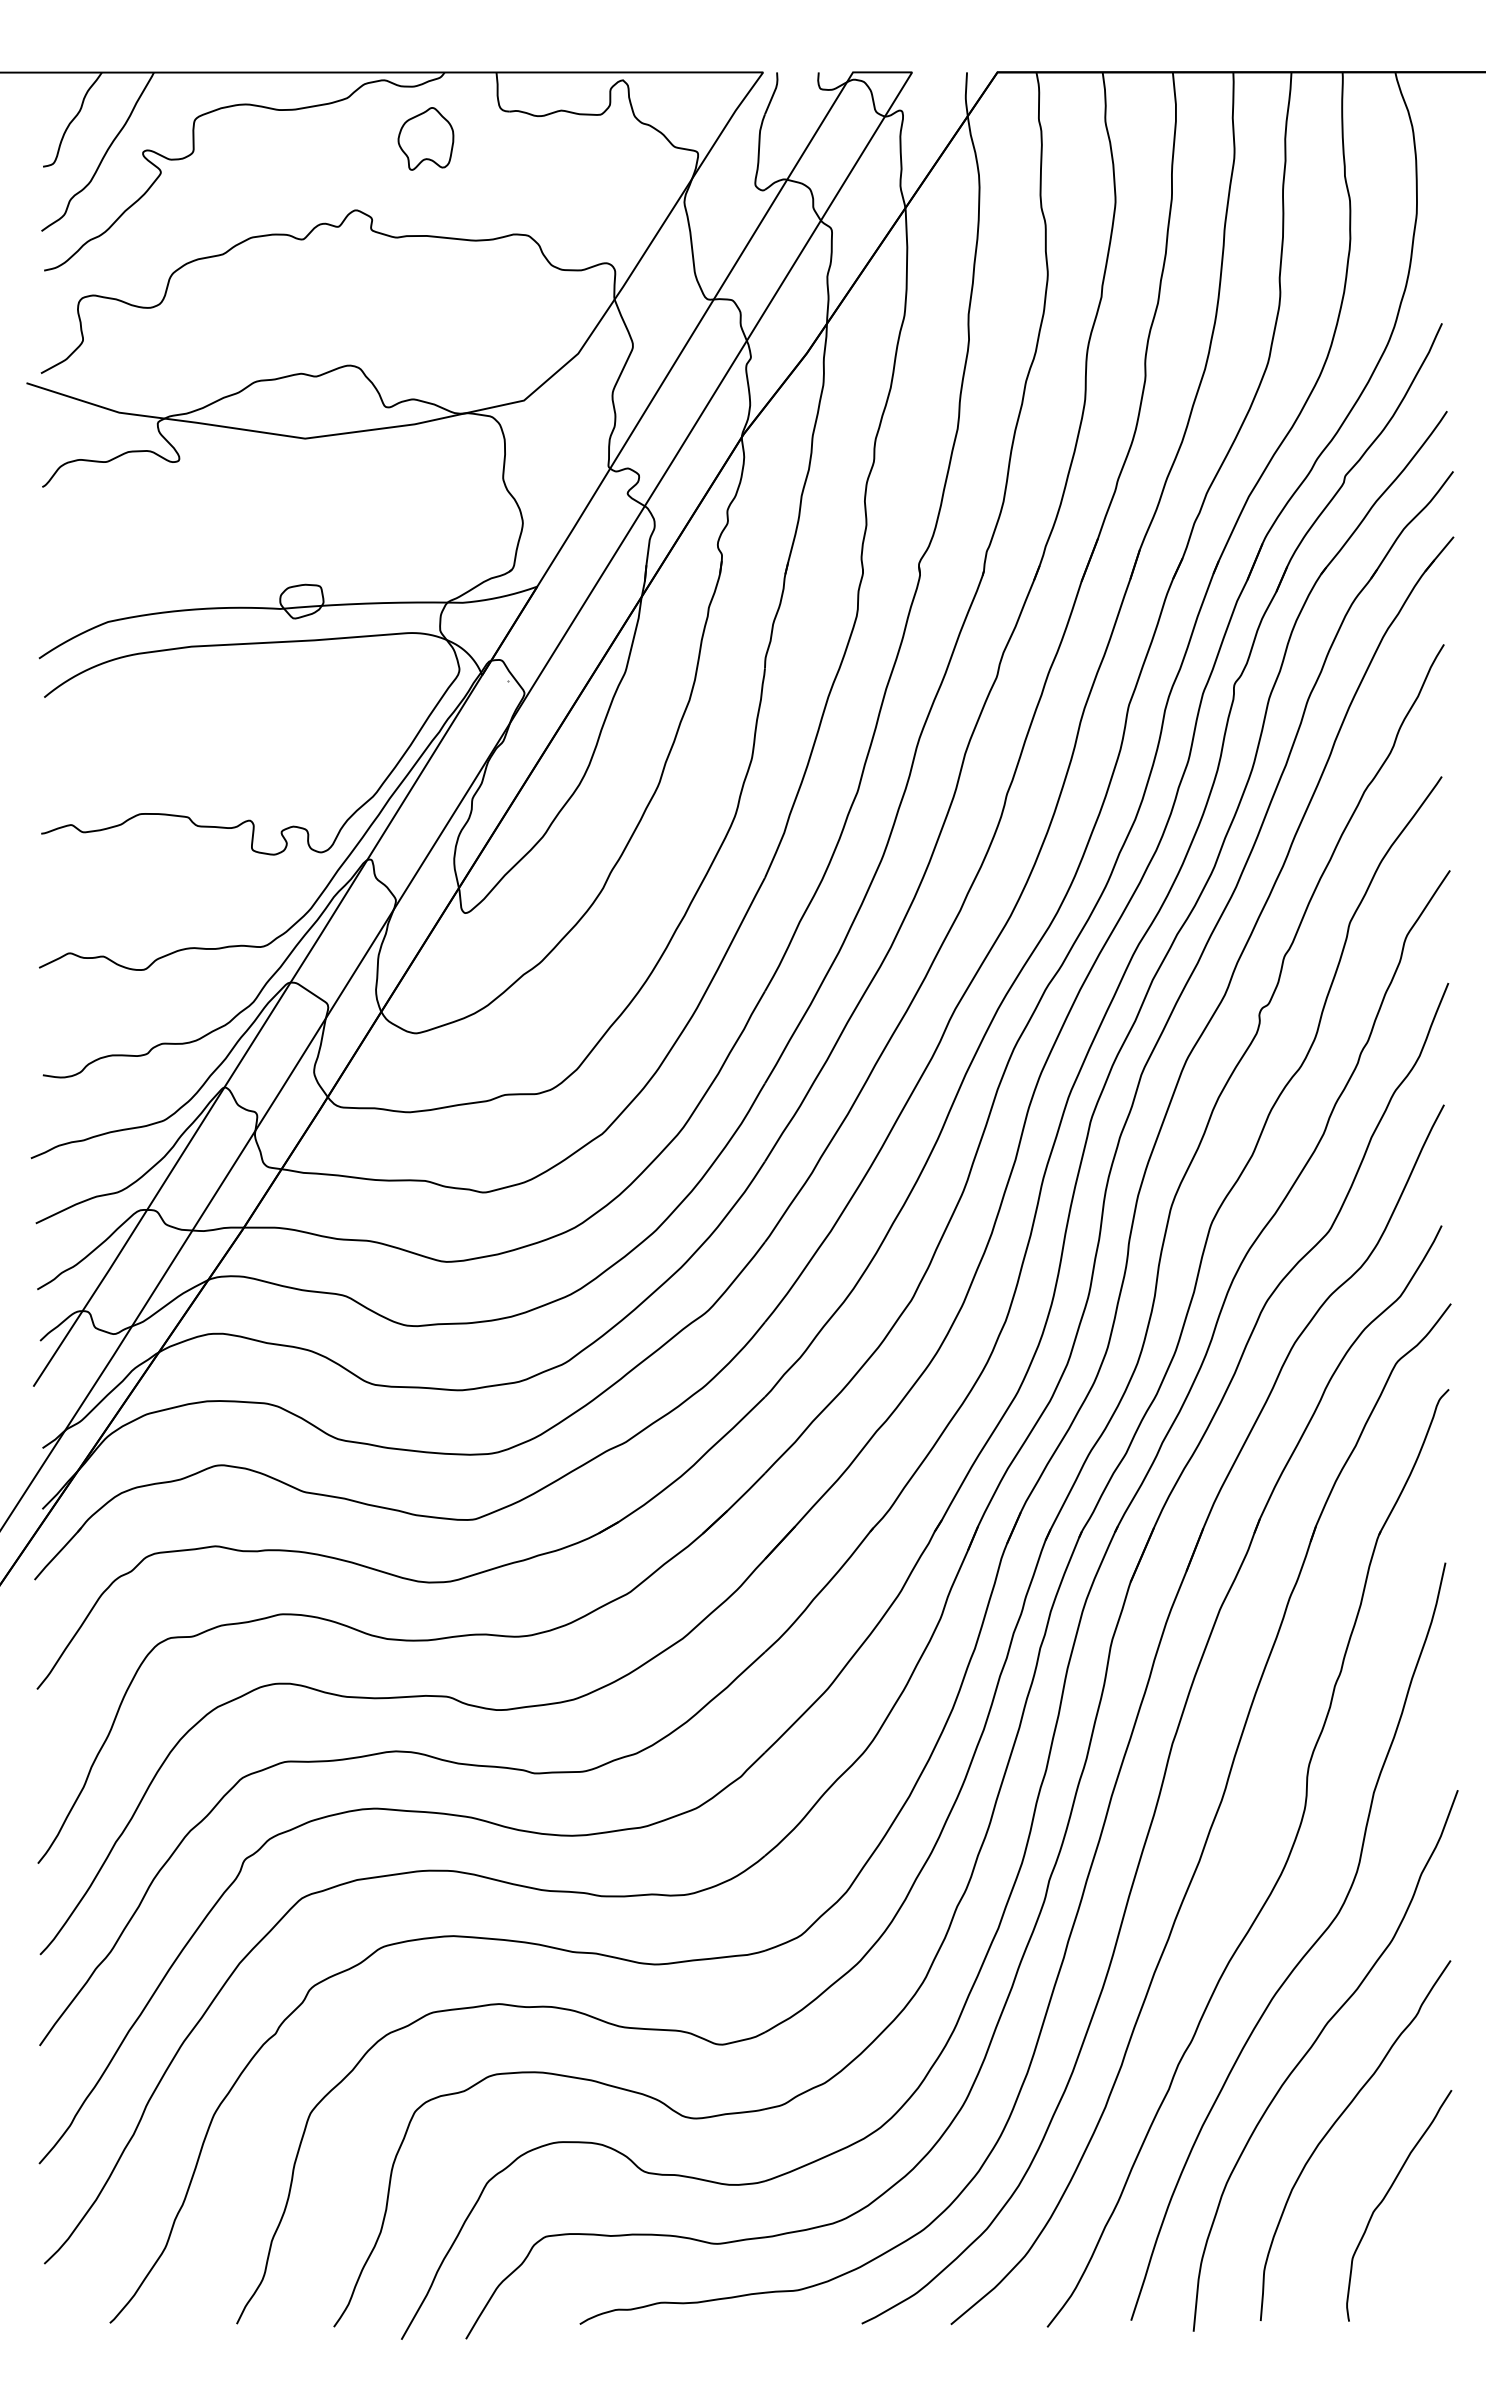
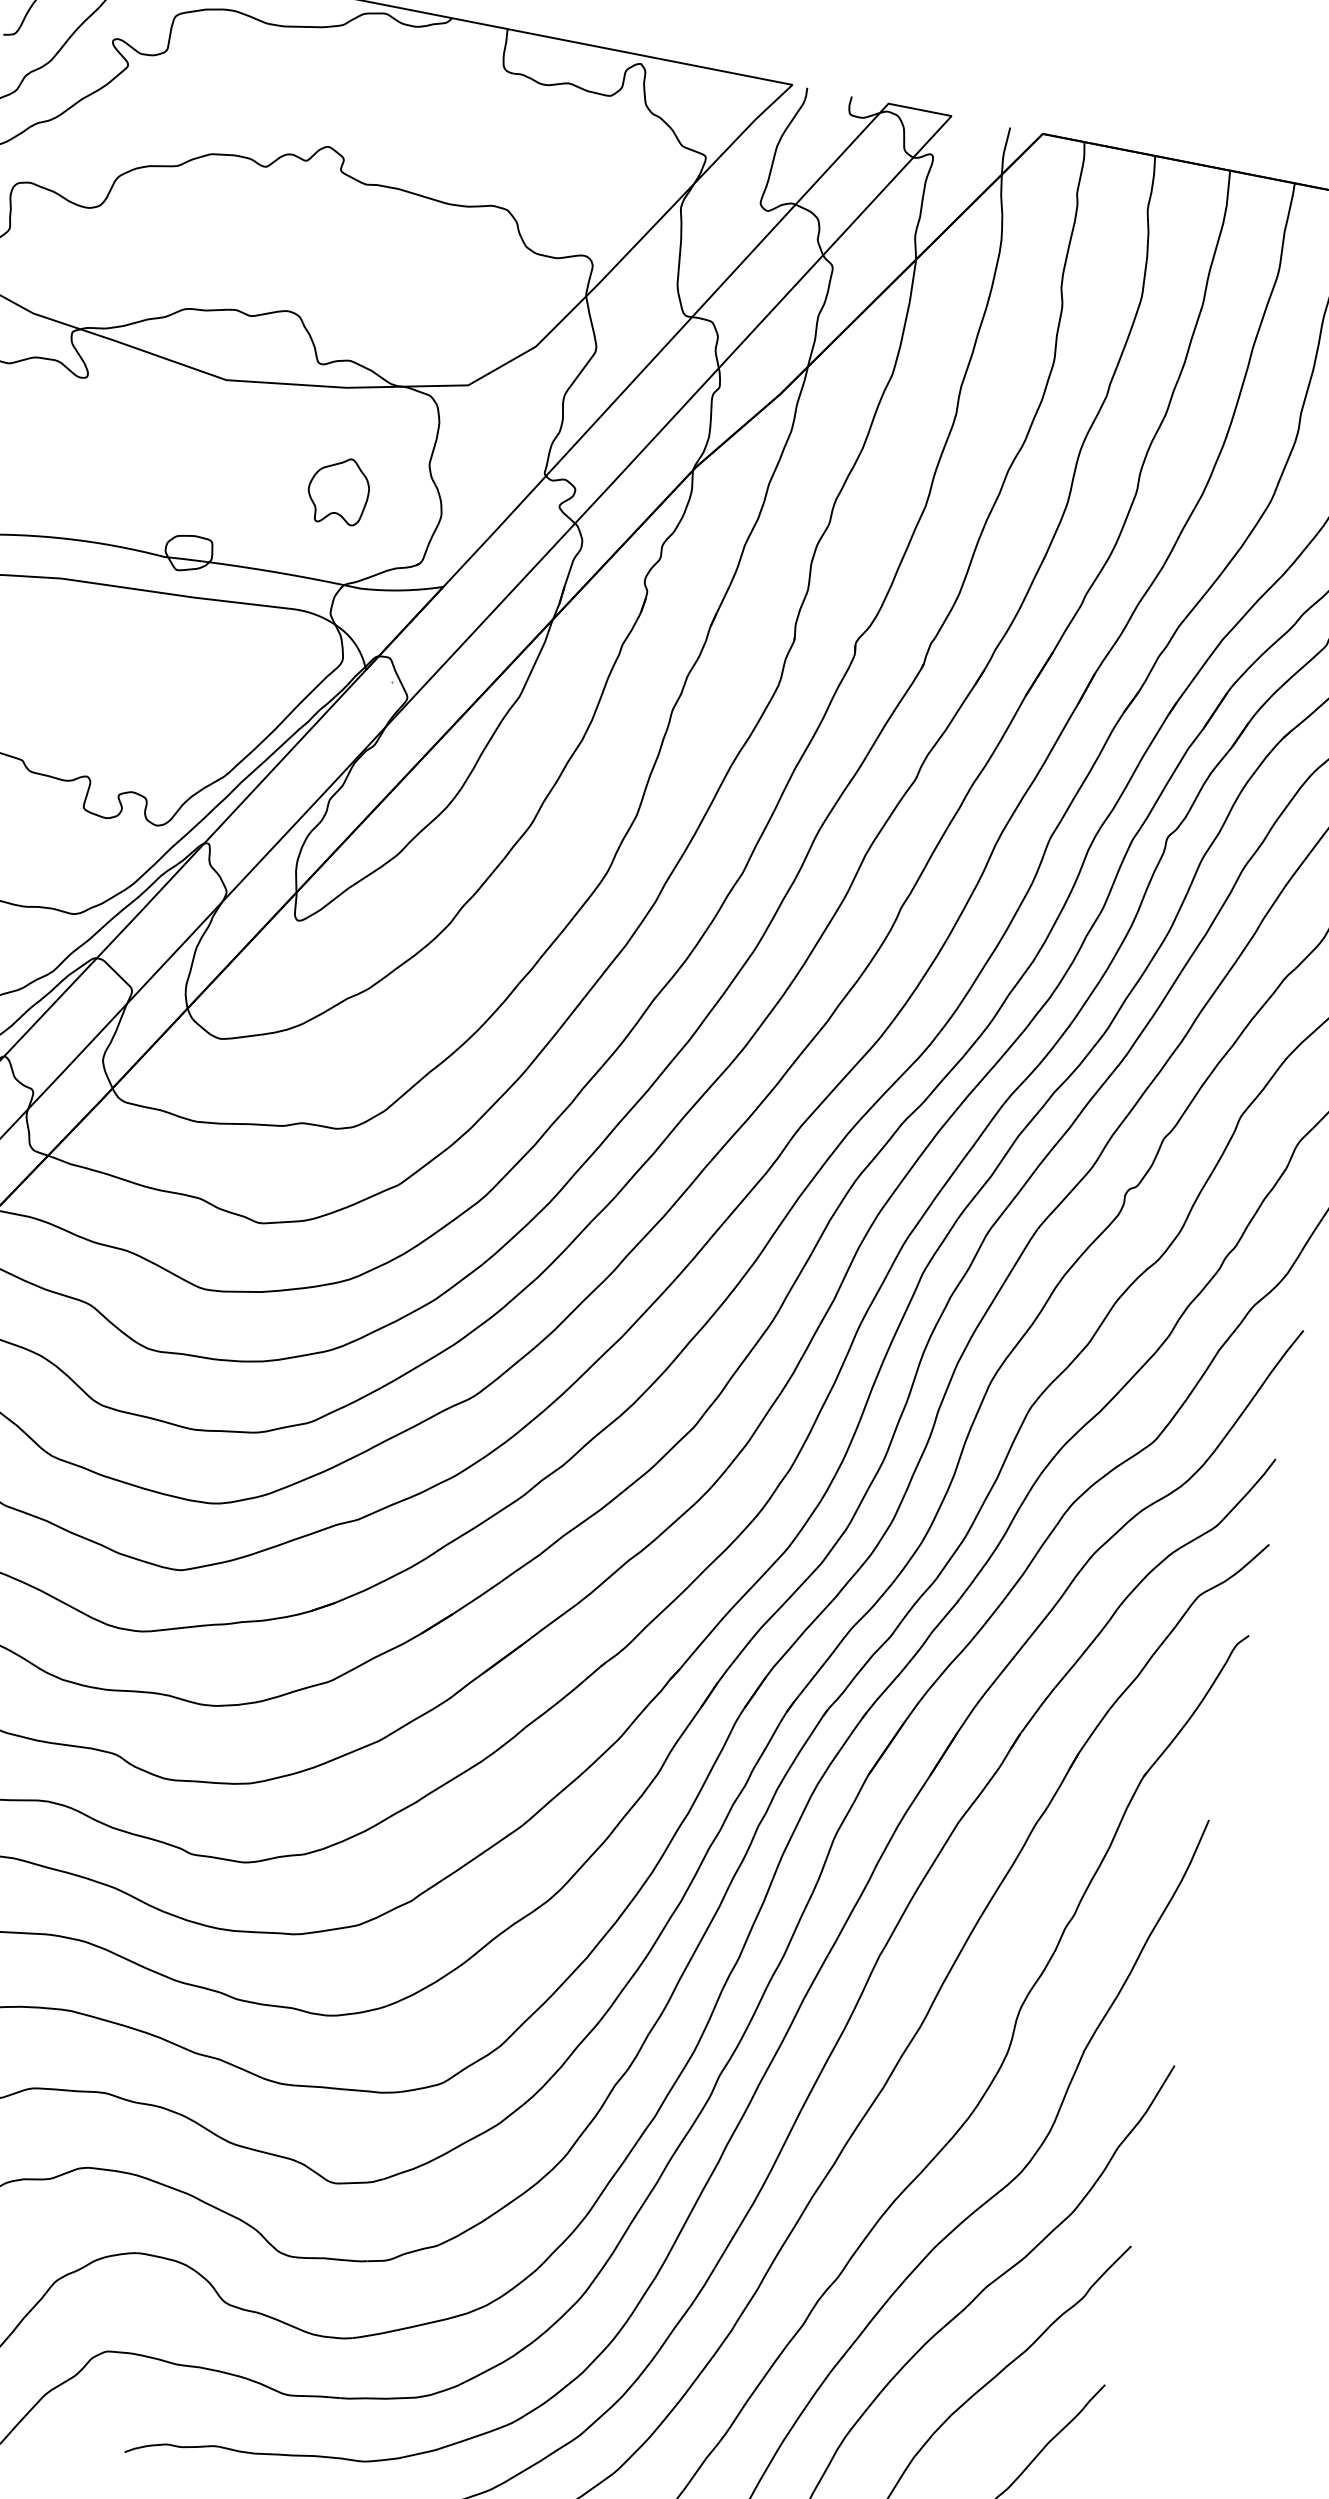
part: (425, 138) -> (338, 490), moved

